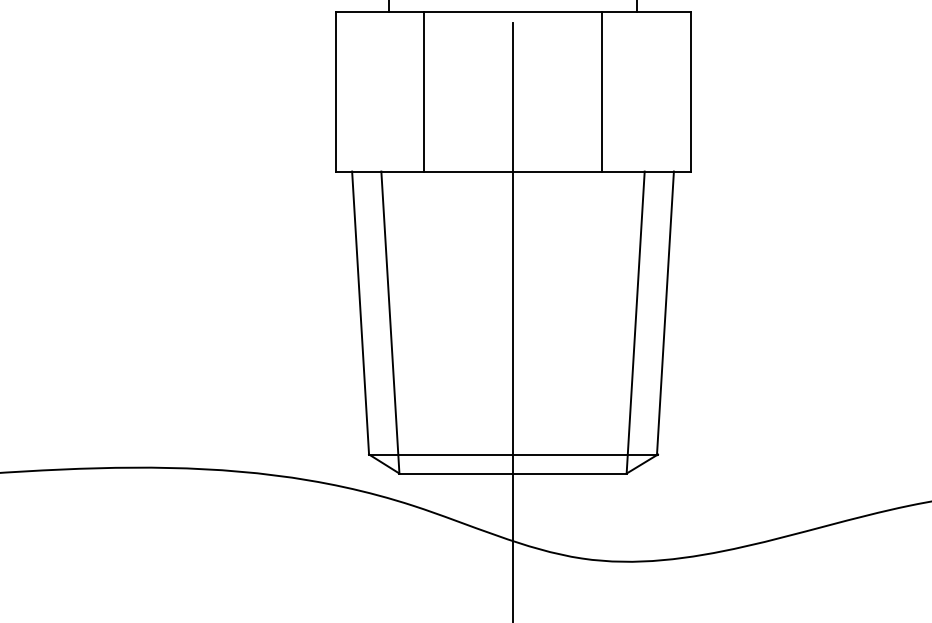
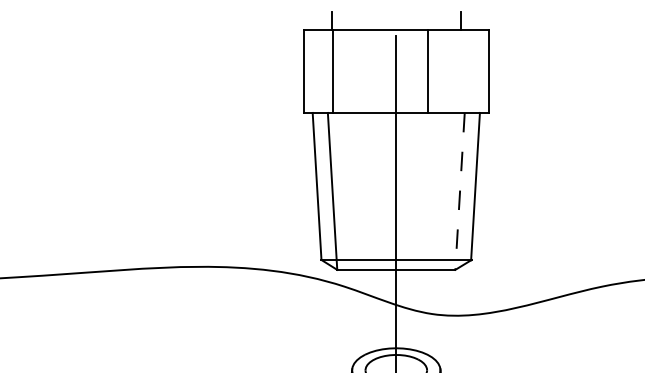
line: (424, 89) -> (333, 70), moved
line: (601, 89) -> (428, 70), moved
line: (636, 322) -> (460, 191), solid -> dashed

